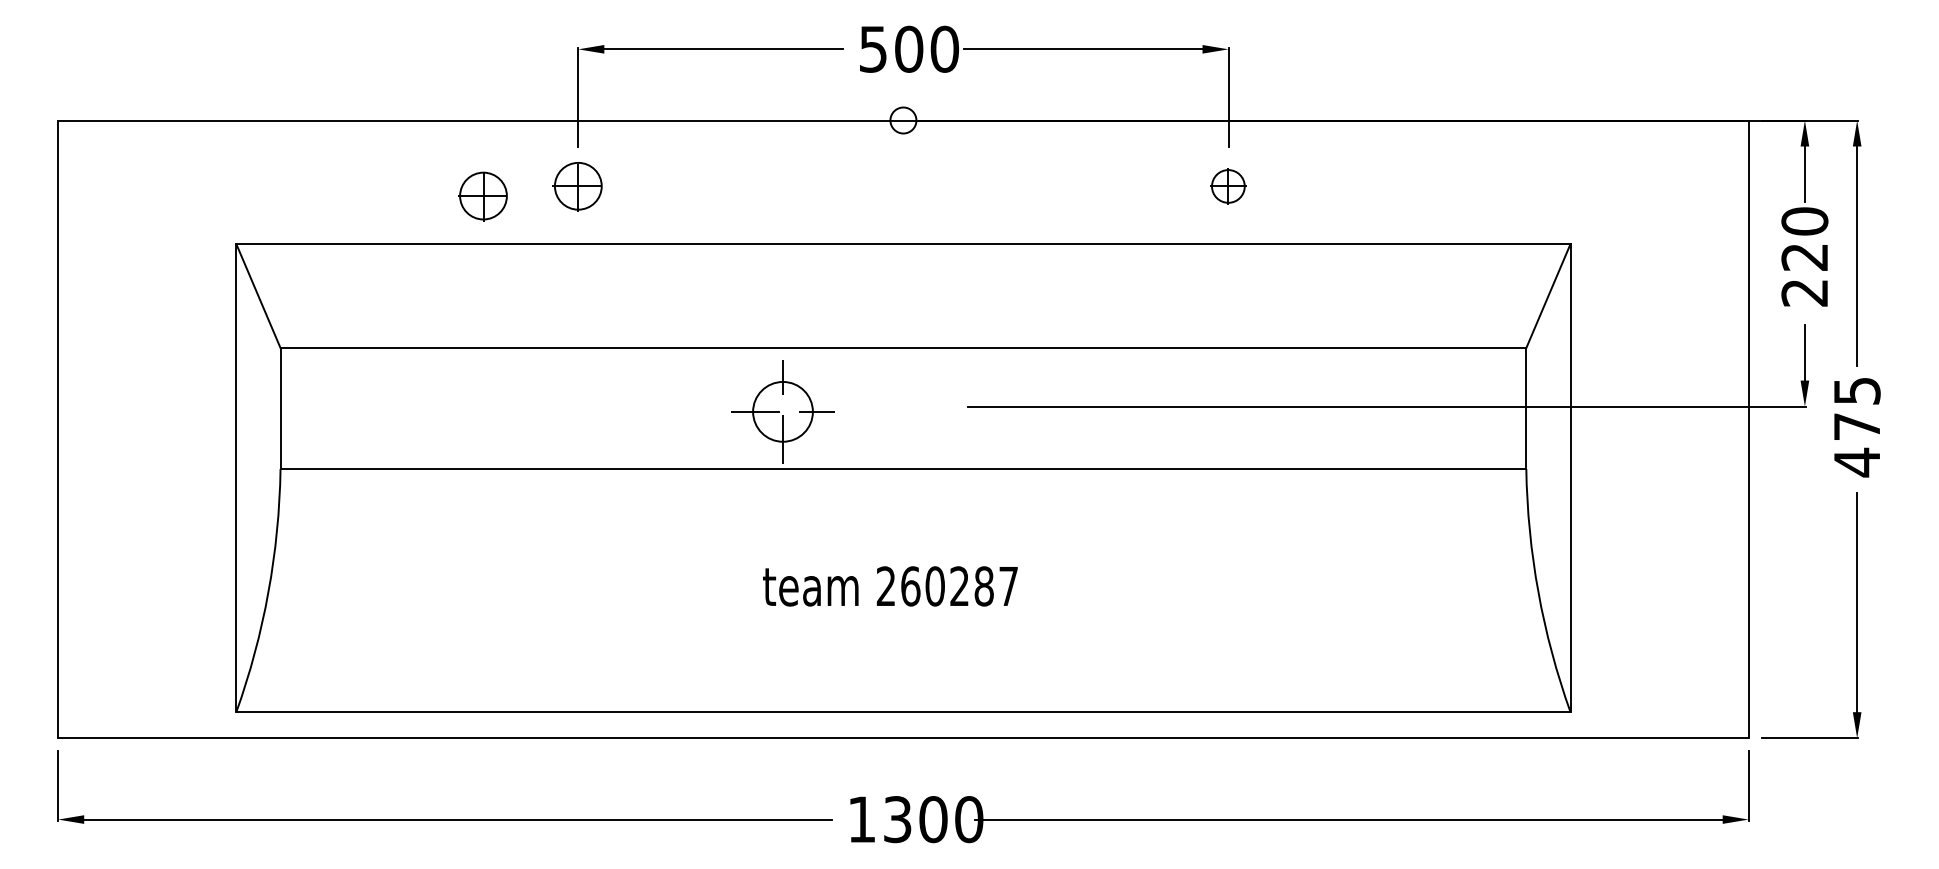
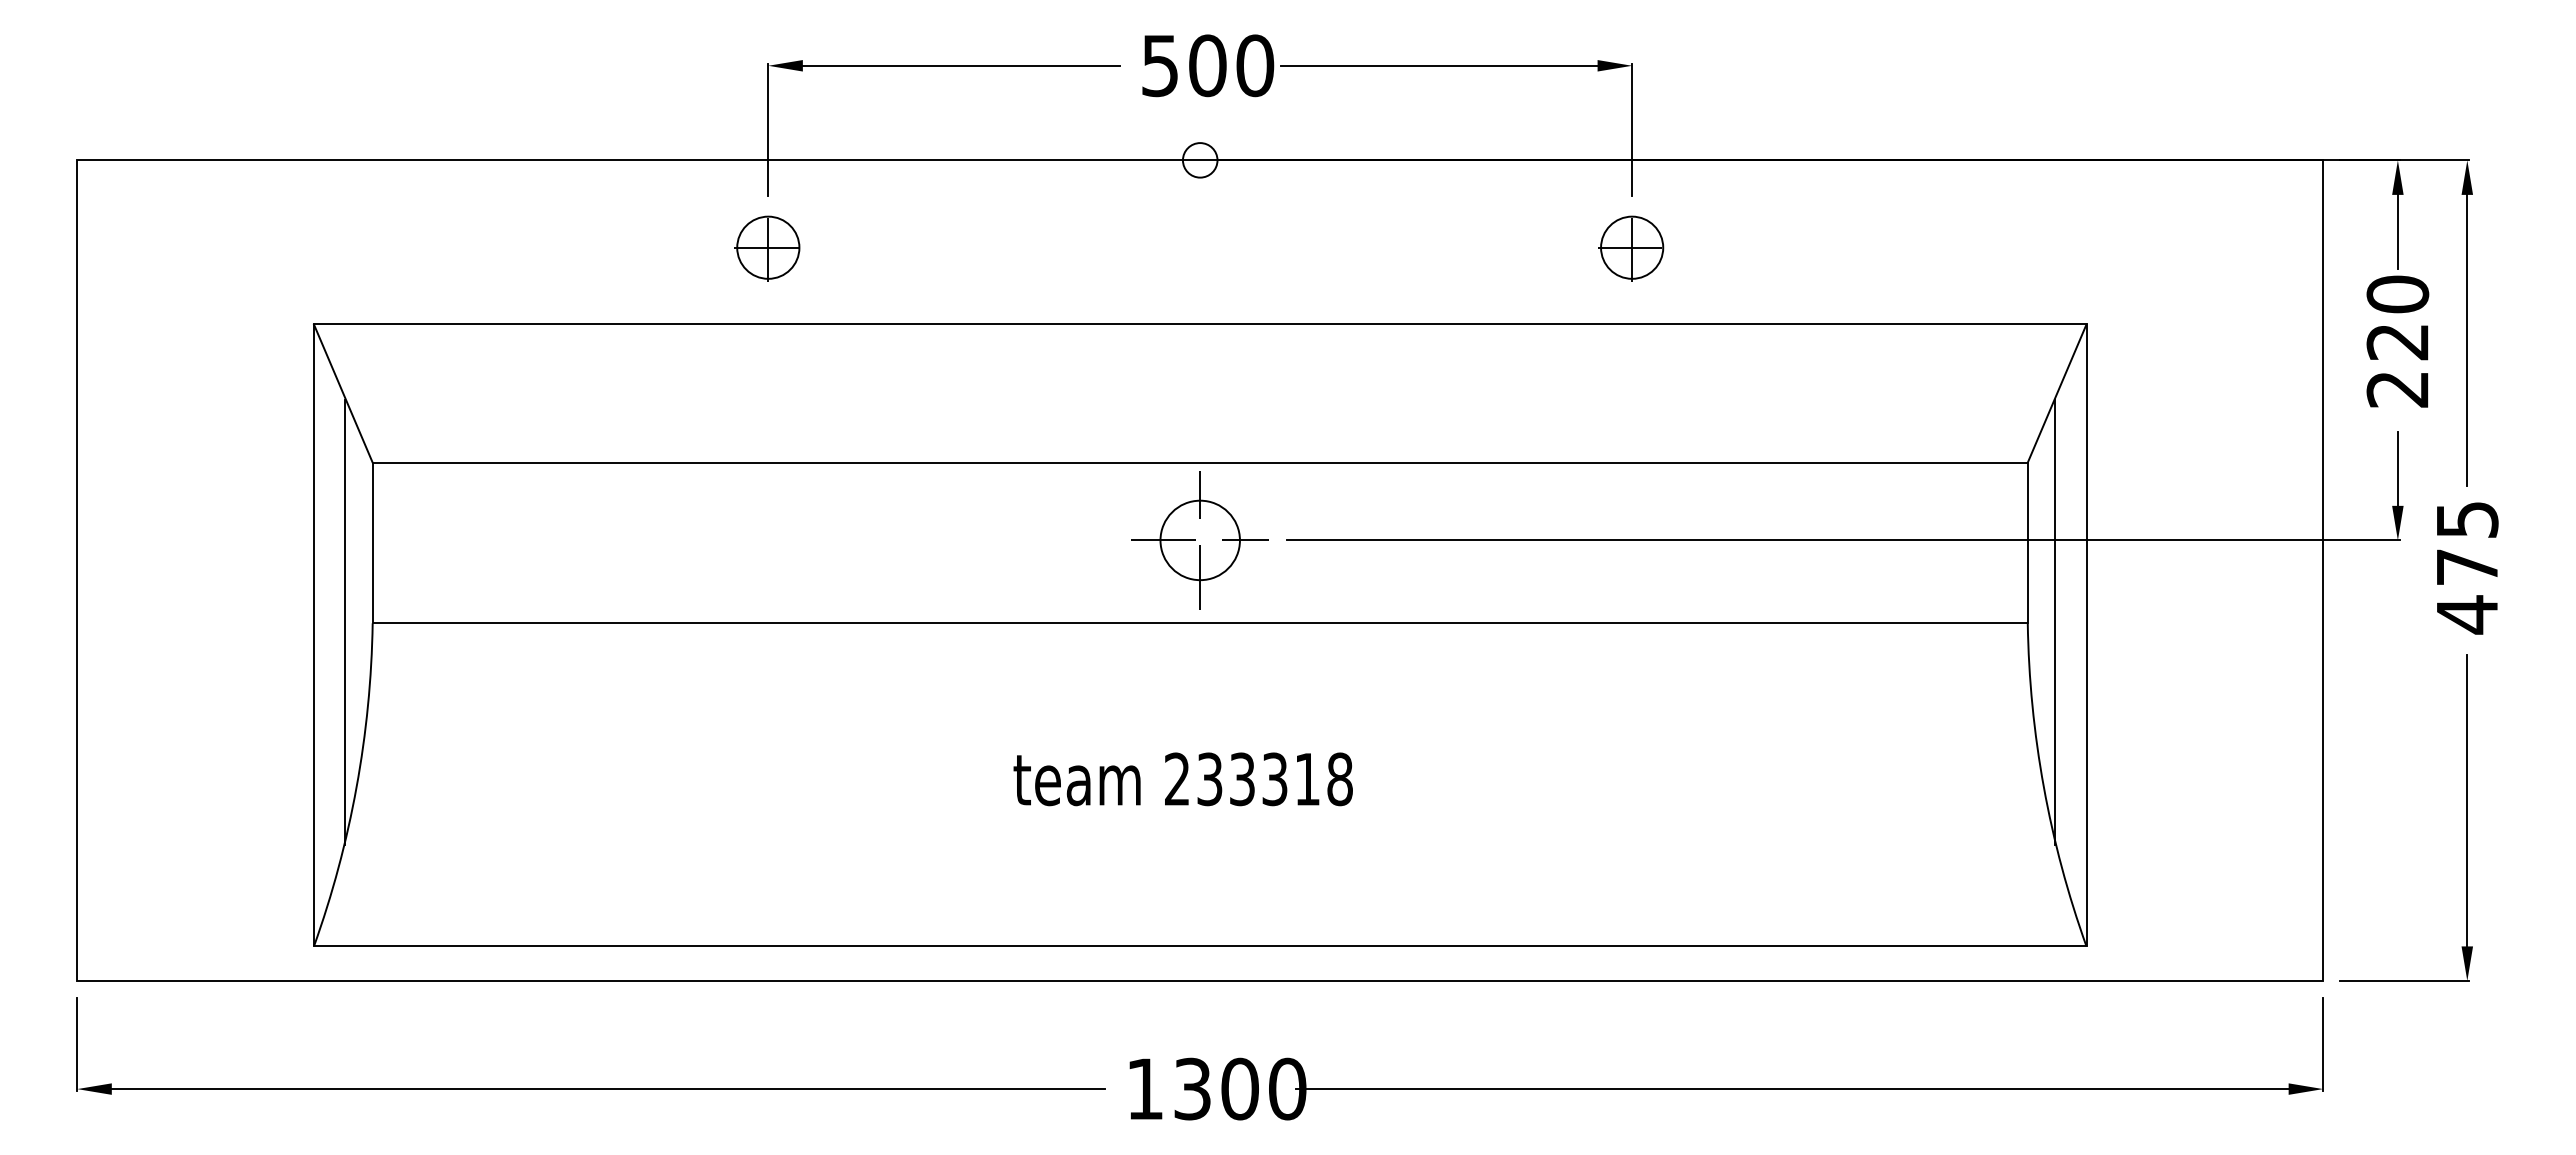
part: (1228, 186) -> (1631, 248), size x1.43
part: (482, 196) -> (641, 261), removed
part: (782, 411) -> (1199, 540), moved
line: (260, 468) -> (345, 622), added
line: (1547, 468) -> (2055, 622), added
text: (959, 586) -> (1274, 779), 260287 -> 233318

